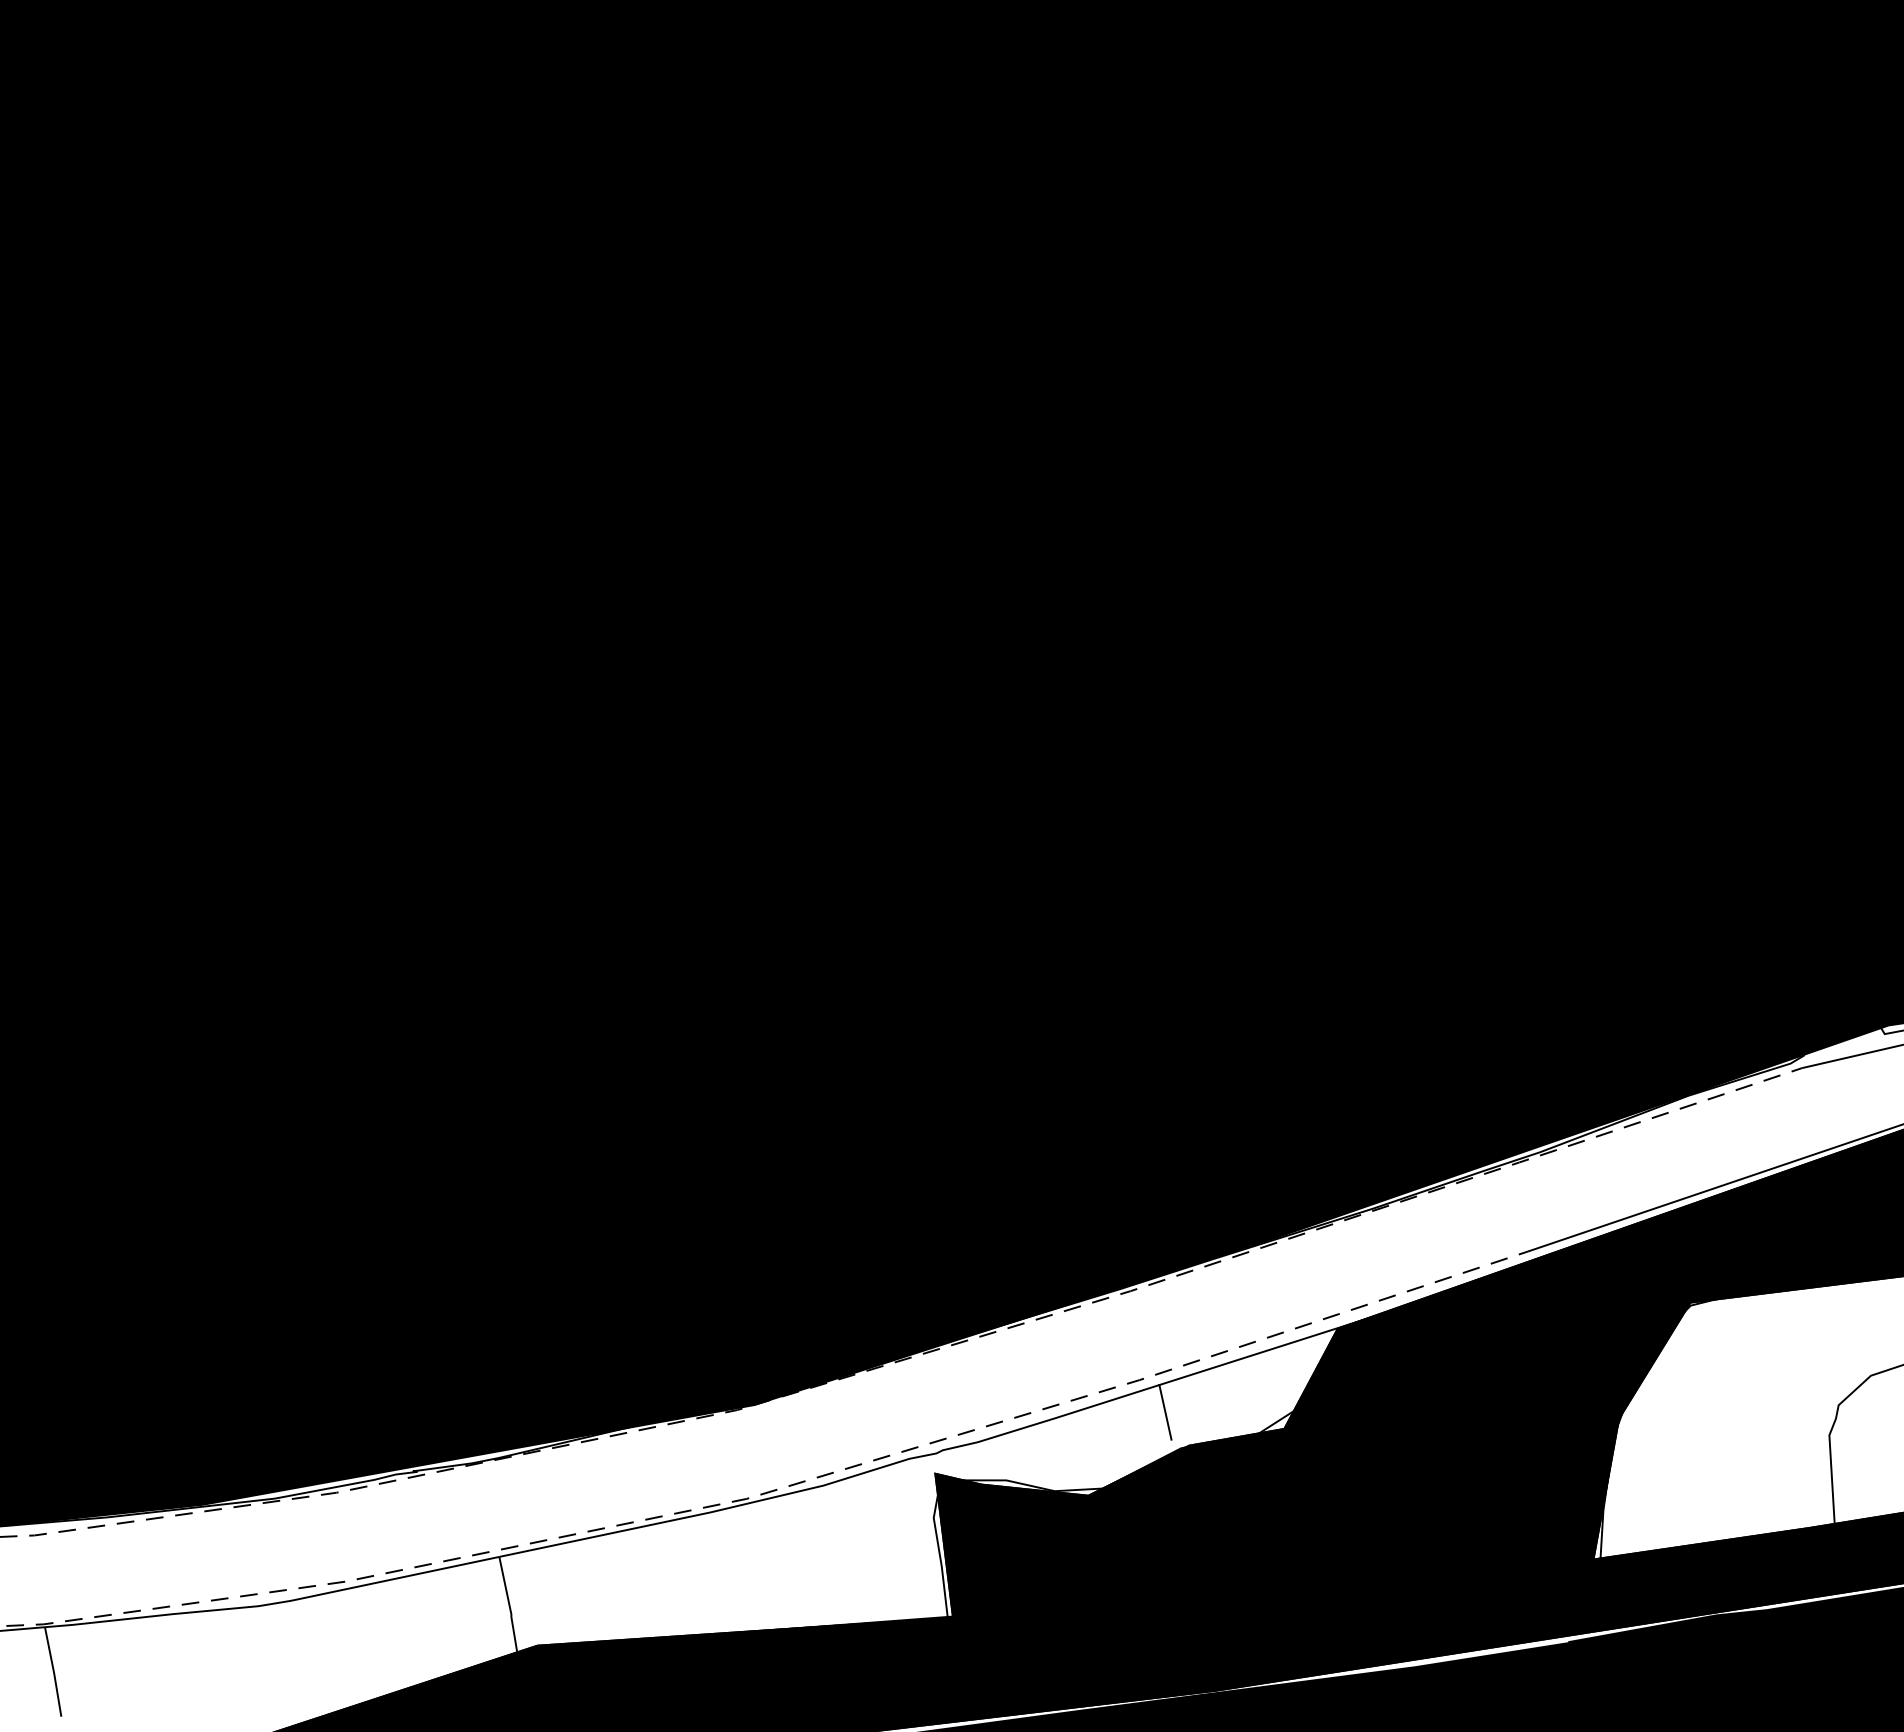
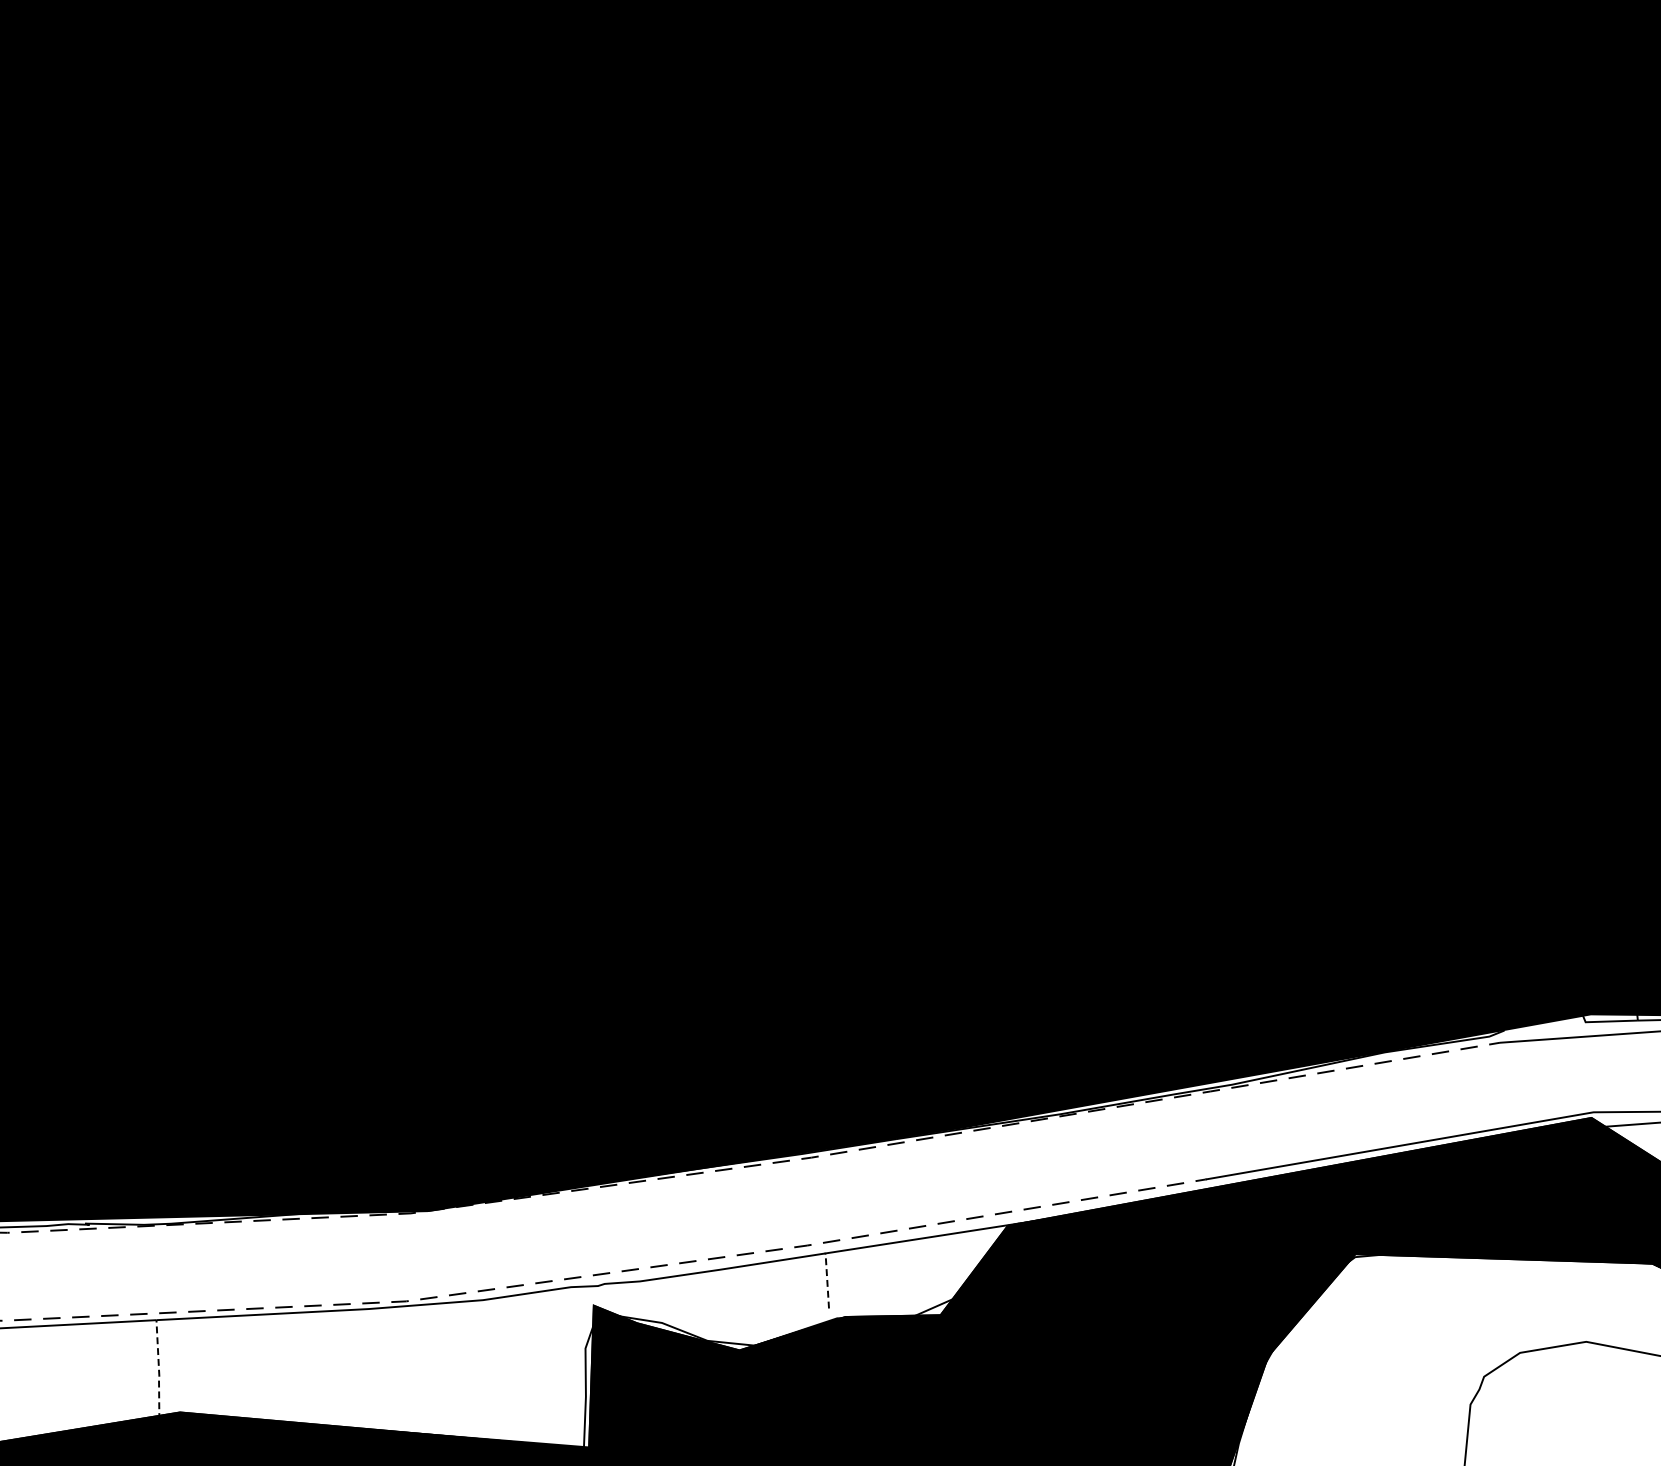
line: (1165, 1412) -> (827, 1281), solid -> dashed
line: (509, 1607) -> (158, 1370), solid -> dashed

